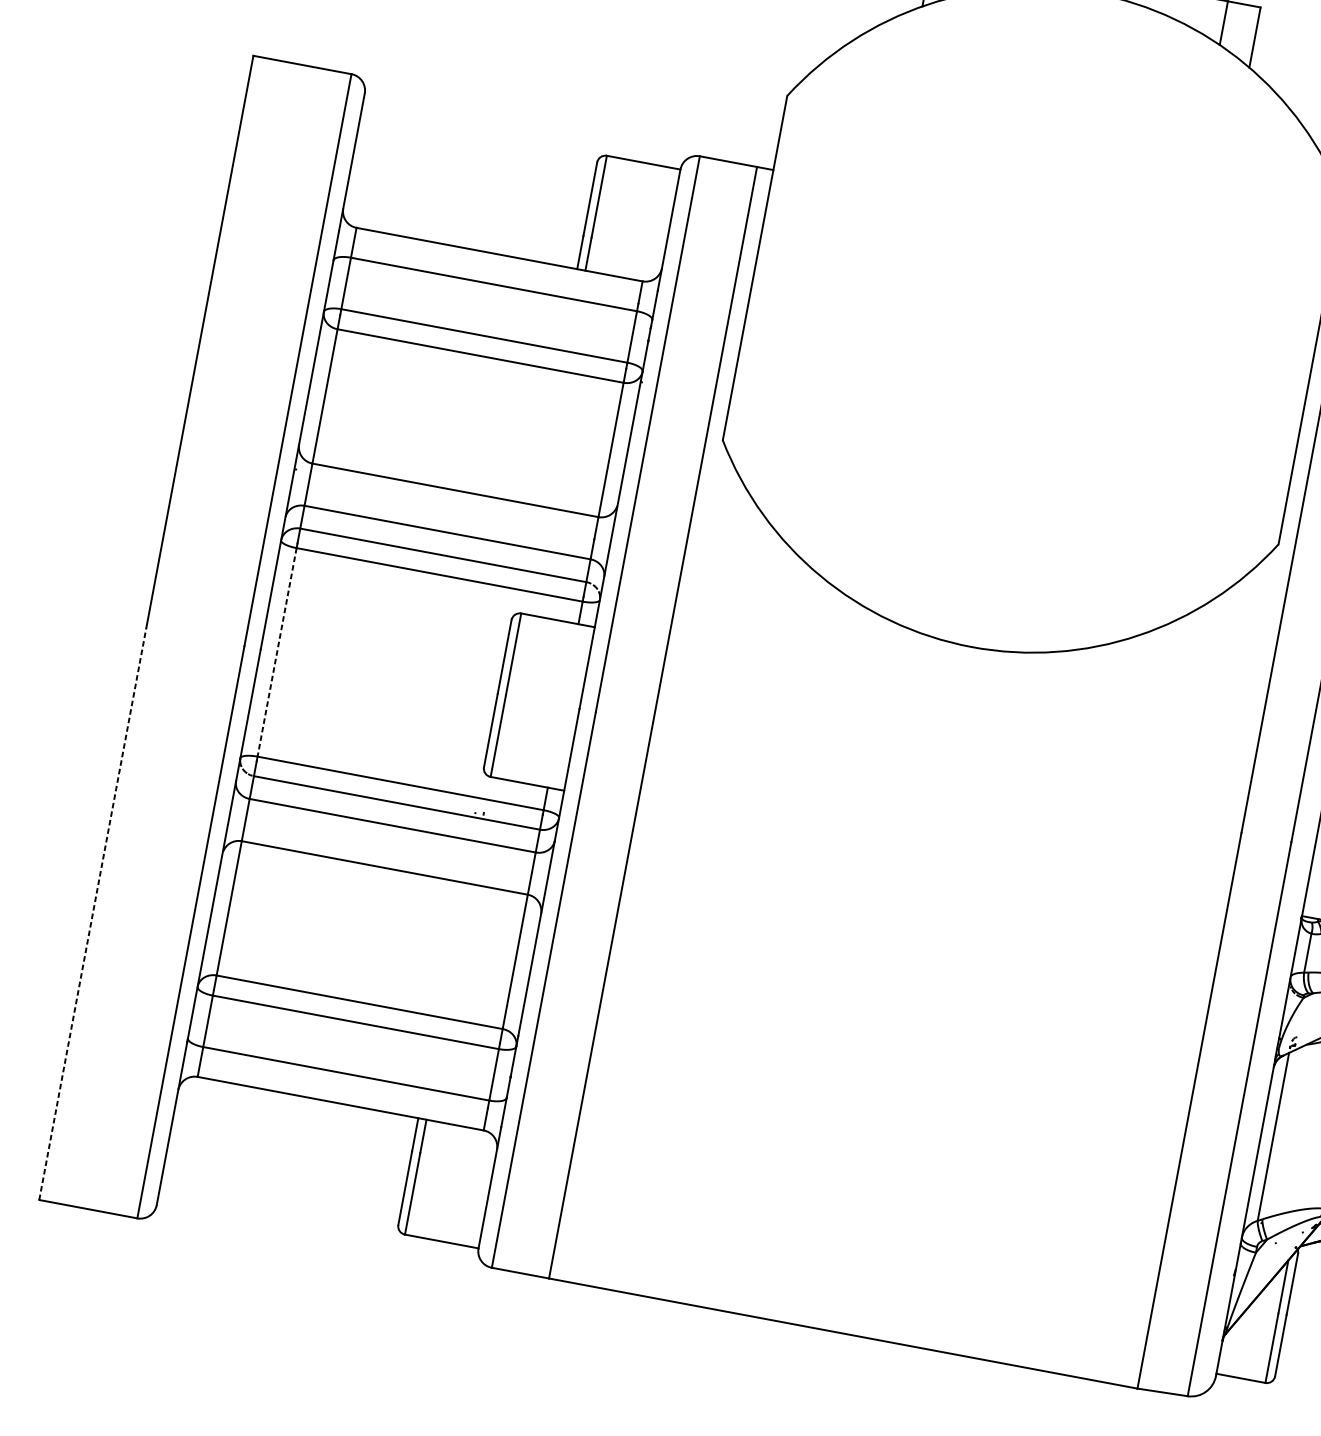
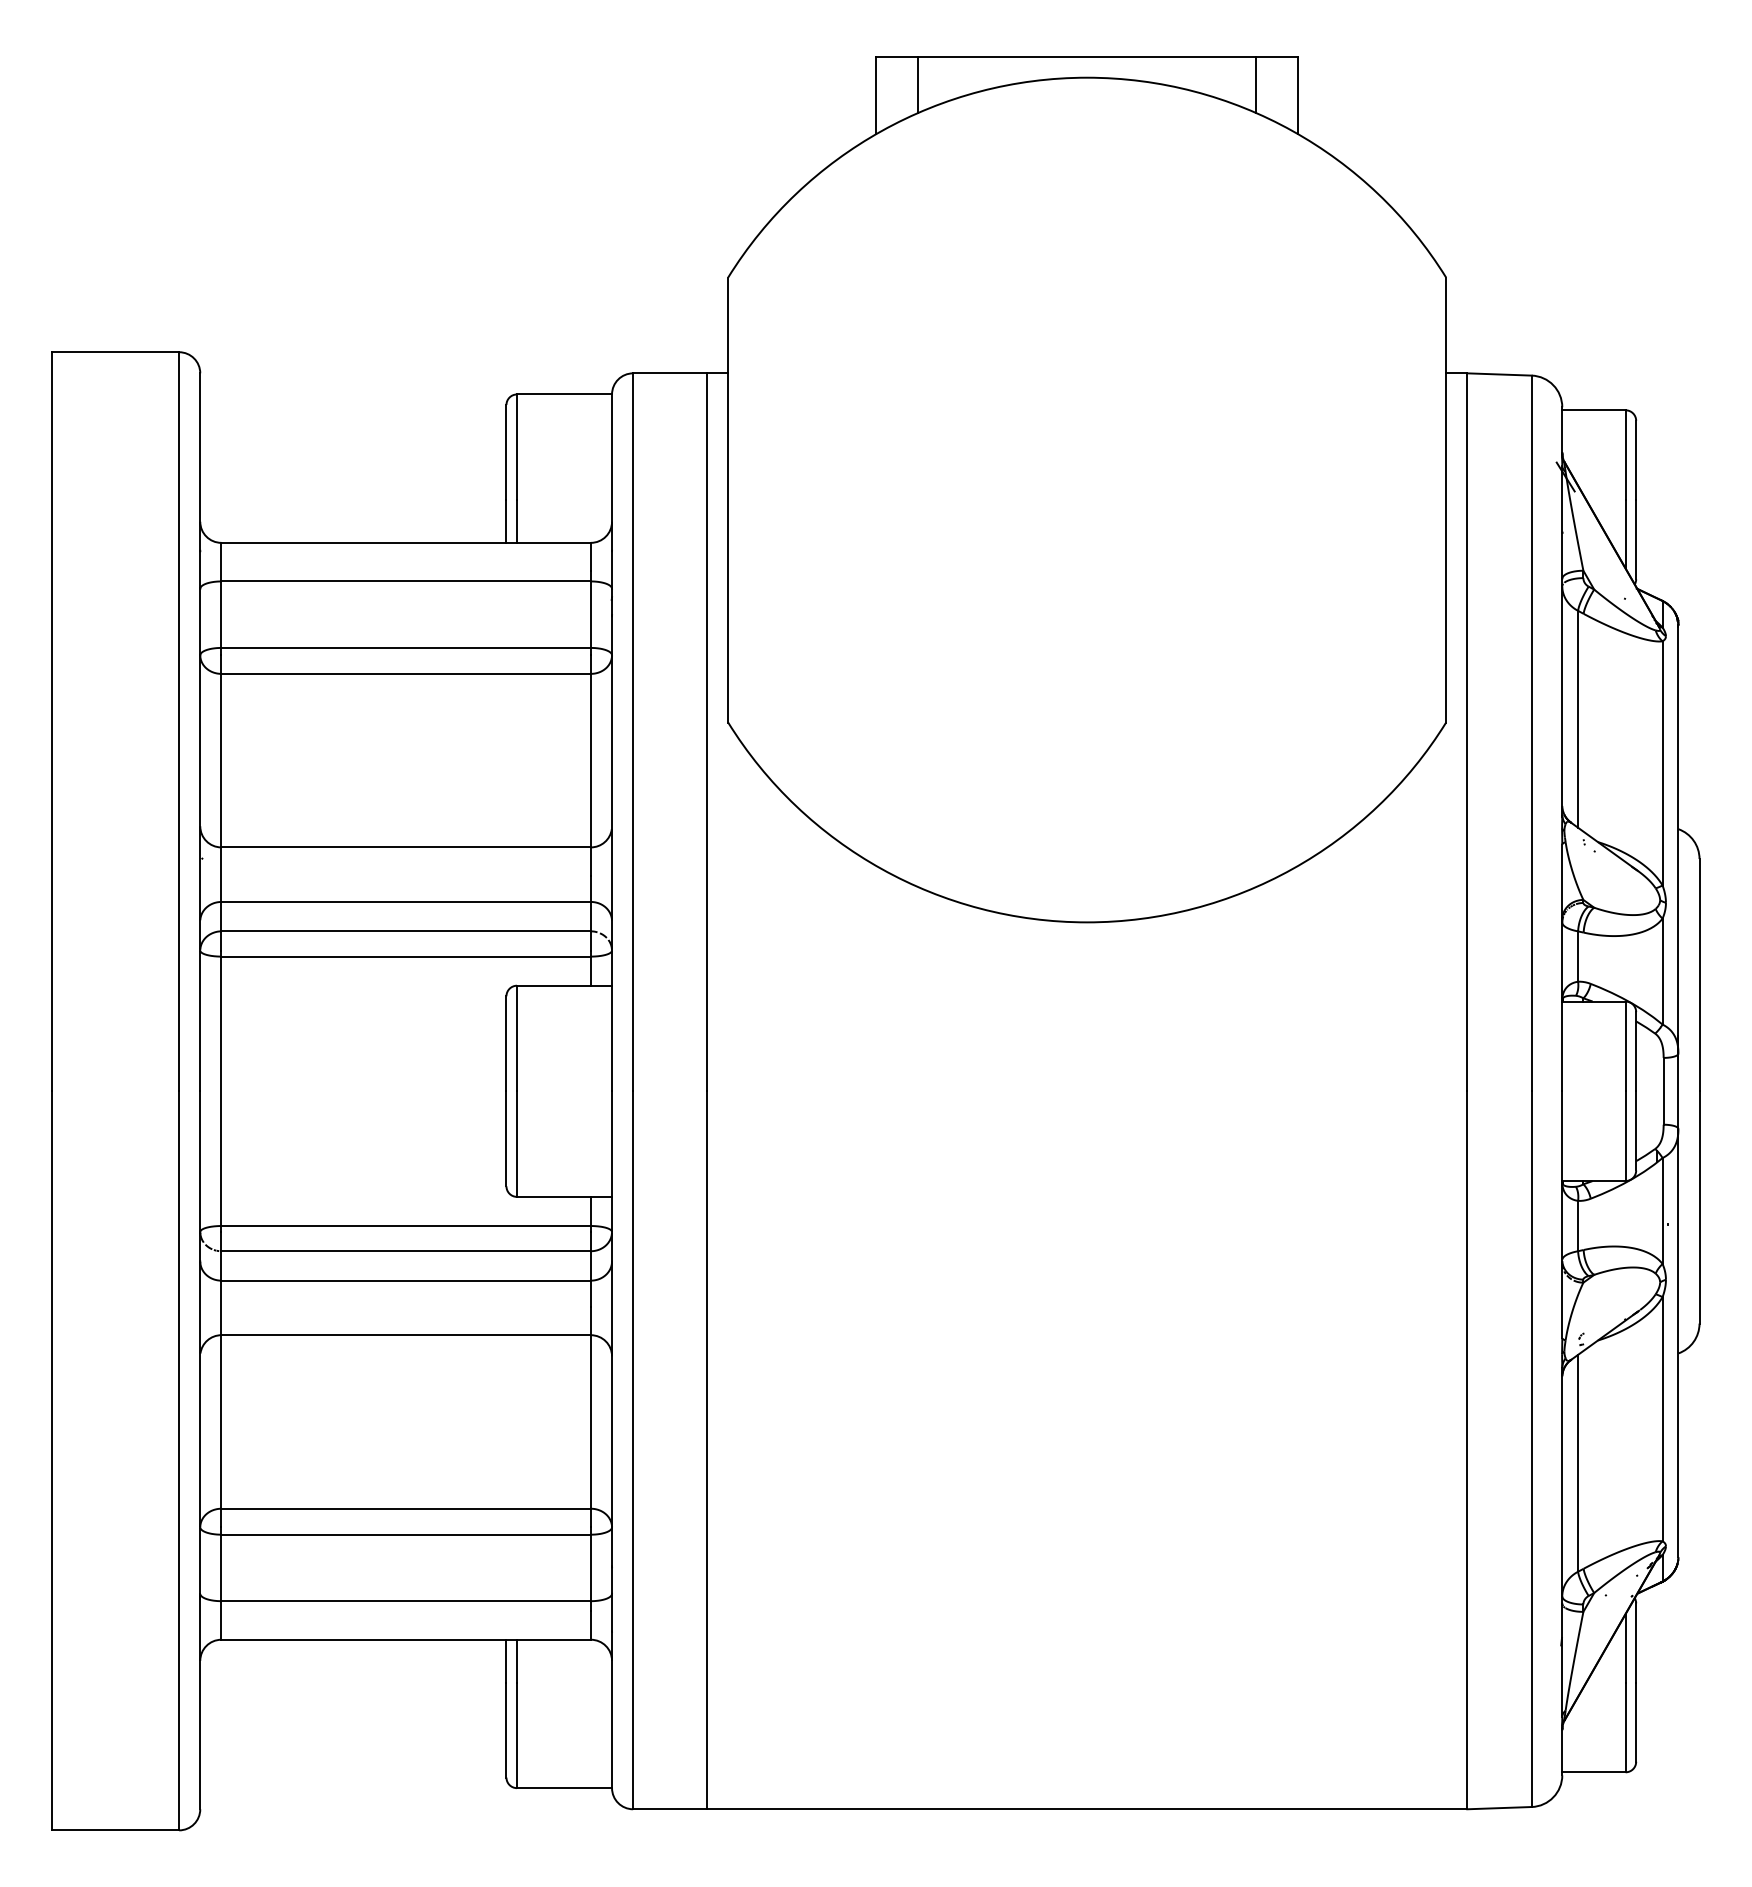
line: (277, 652) -> (221, 1091), dashed -> solid
line: (92, 913) -> (52, 1460), dashed -> solid

